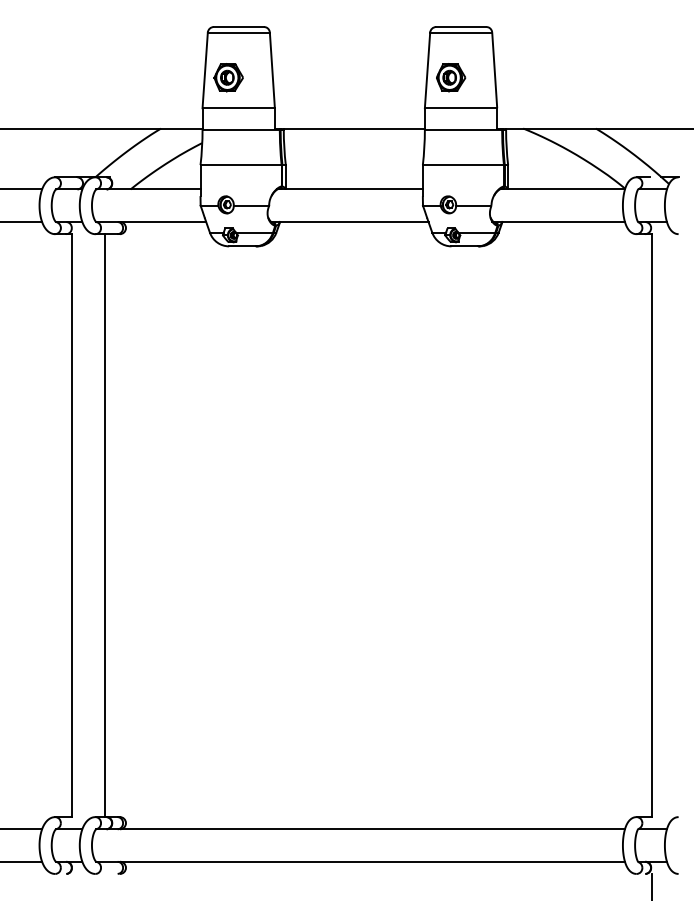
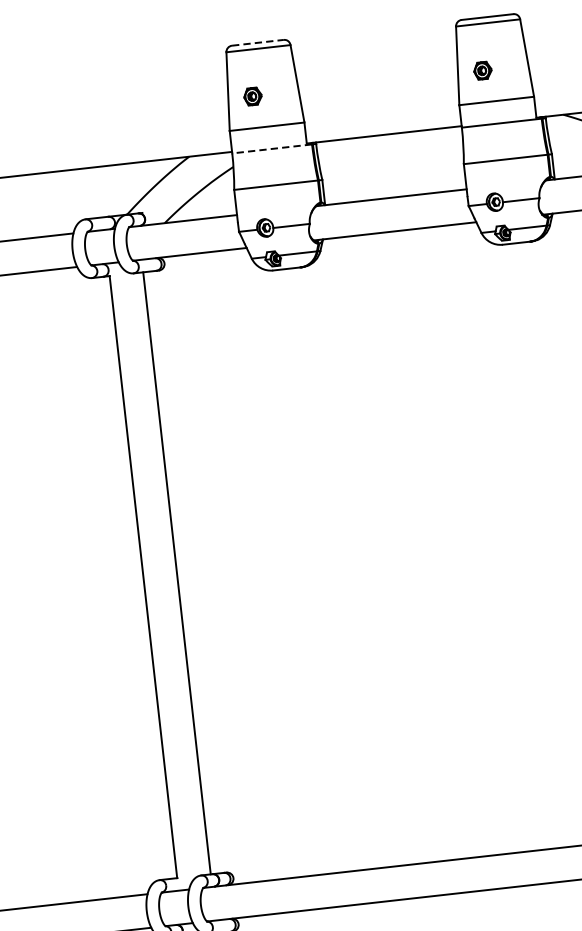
line: (239, 27) -> (258, 43), solid -> dashed
part: (228, 77) -> (252, 96), size x0.6
part: (451, 77) -> (483, 70), size x0.6
line: (241, 130) -> (272, 149), solid -> dashed

